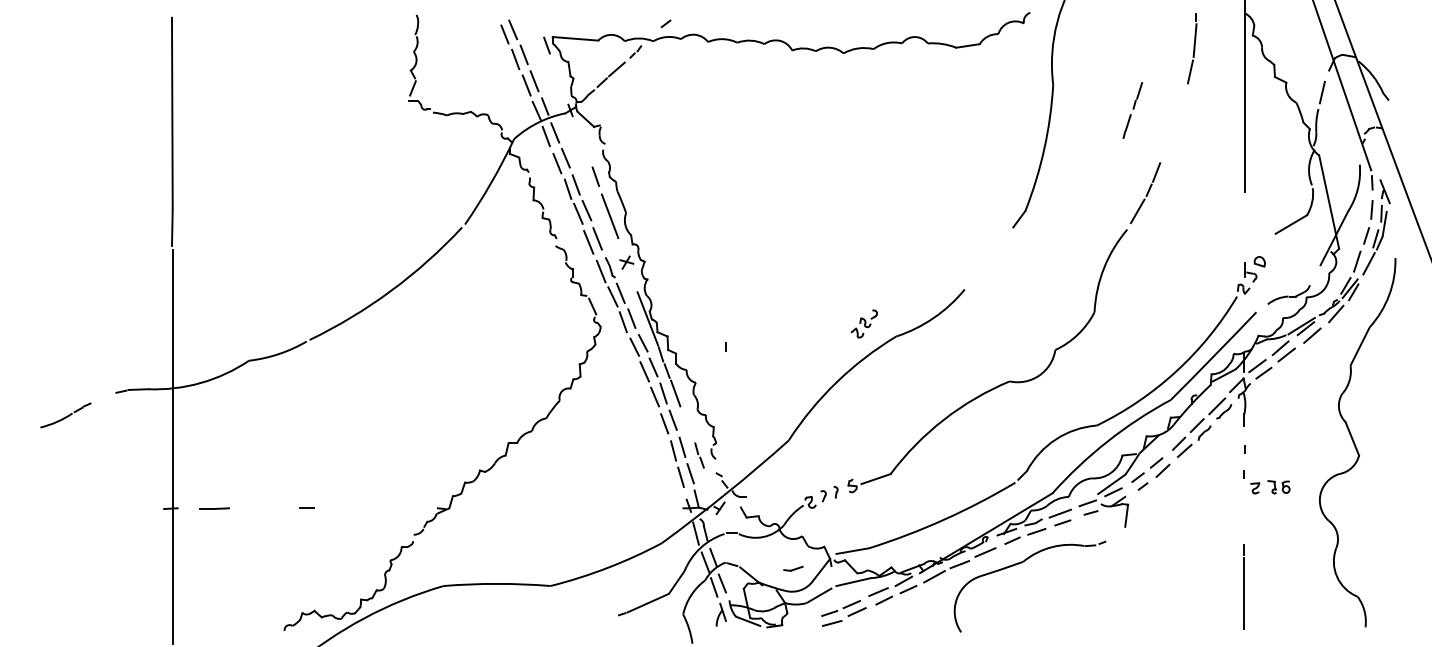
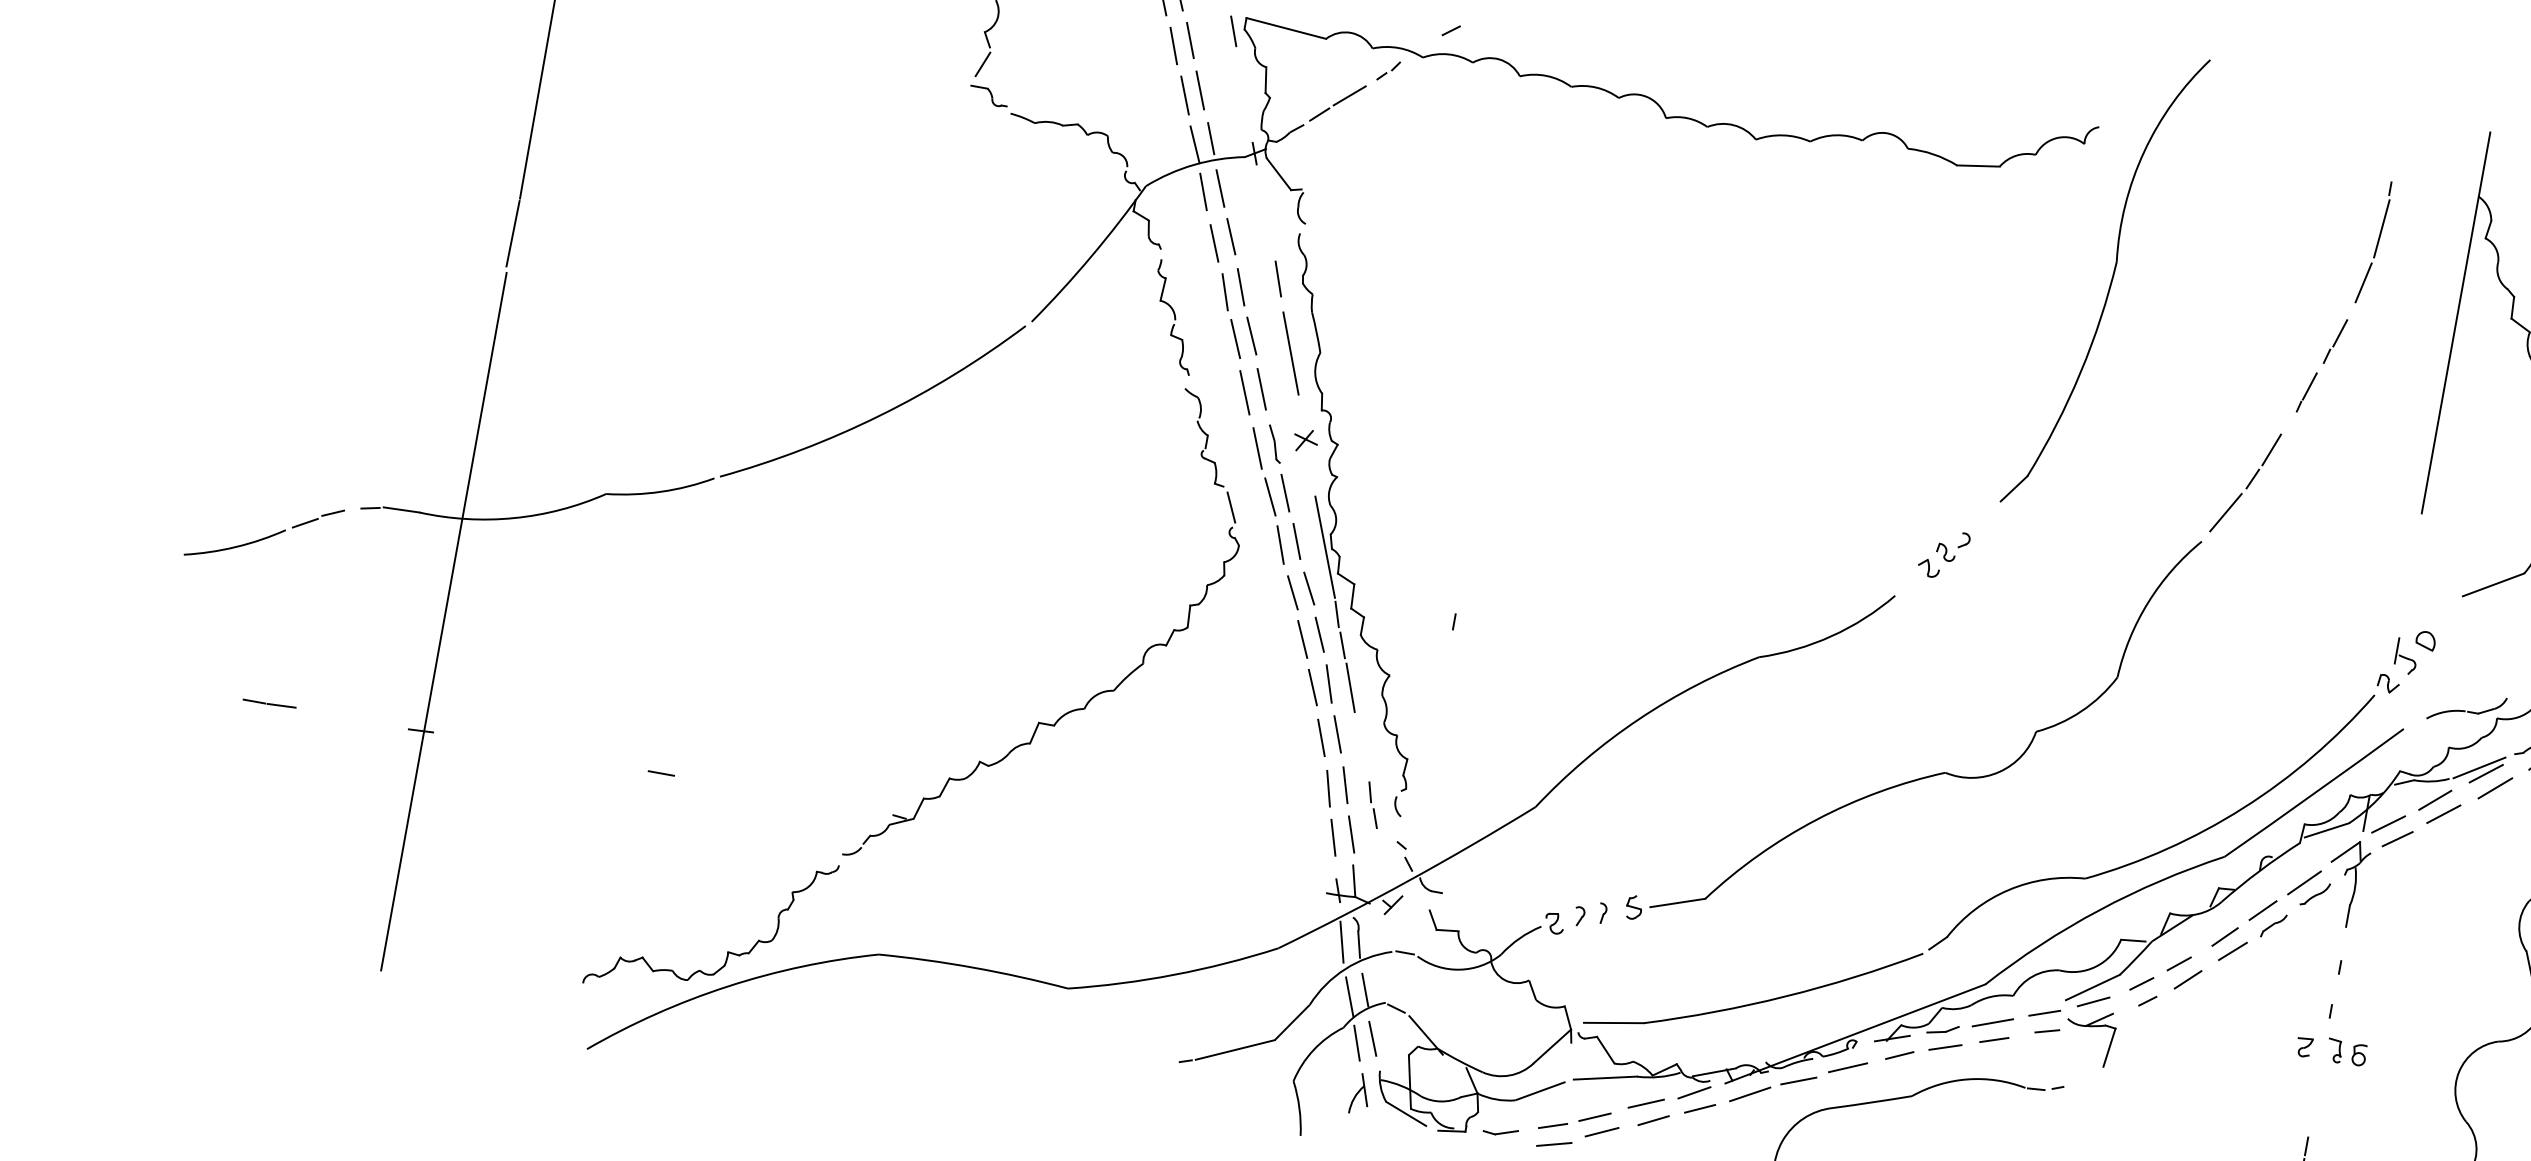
part: (1132, 110) -> (2321, 365), moved
part: (863, 323) -> (1942, 553), moved
part: (65, 415) -> (264, 532), size x1.67
part: (1270, 487) -> (2331, 1050), moved
line: (214, 508) -> (269, 703), moved
part: (793, 568) -> (1500, 1131), moved

